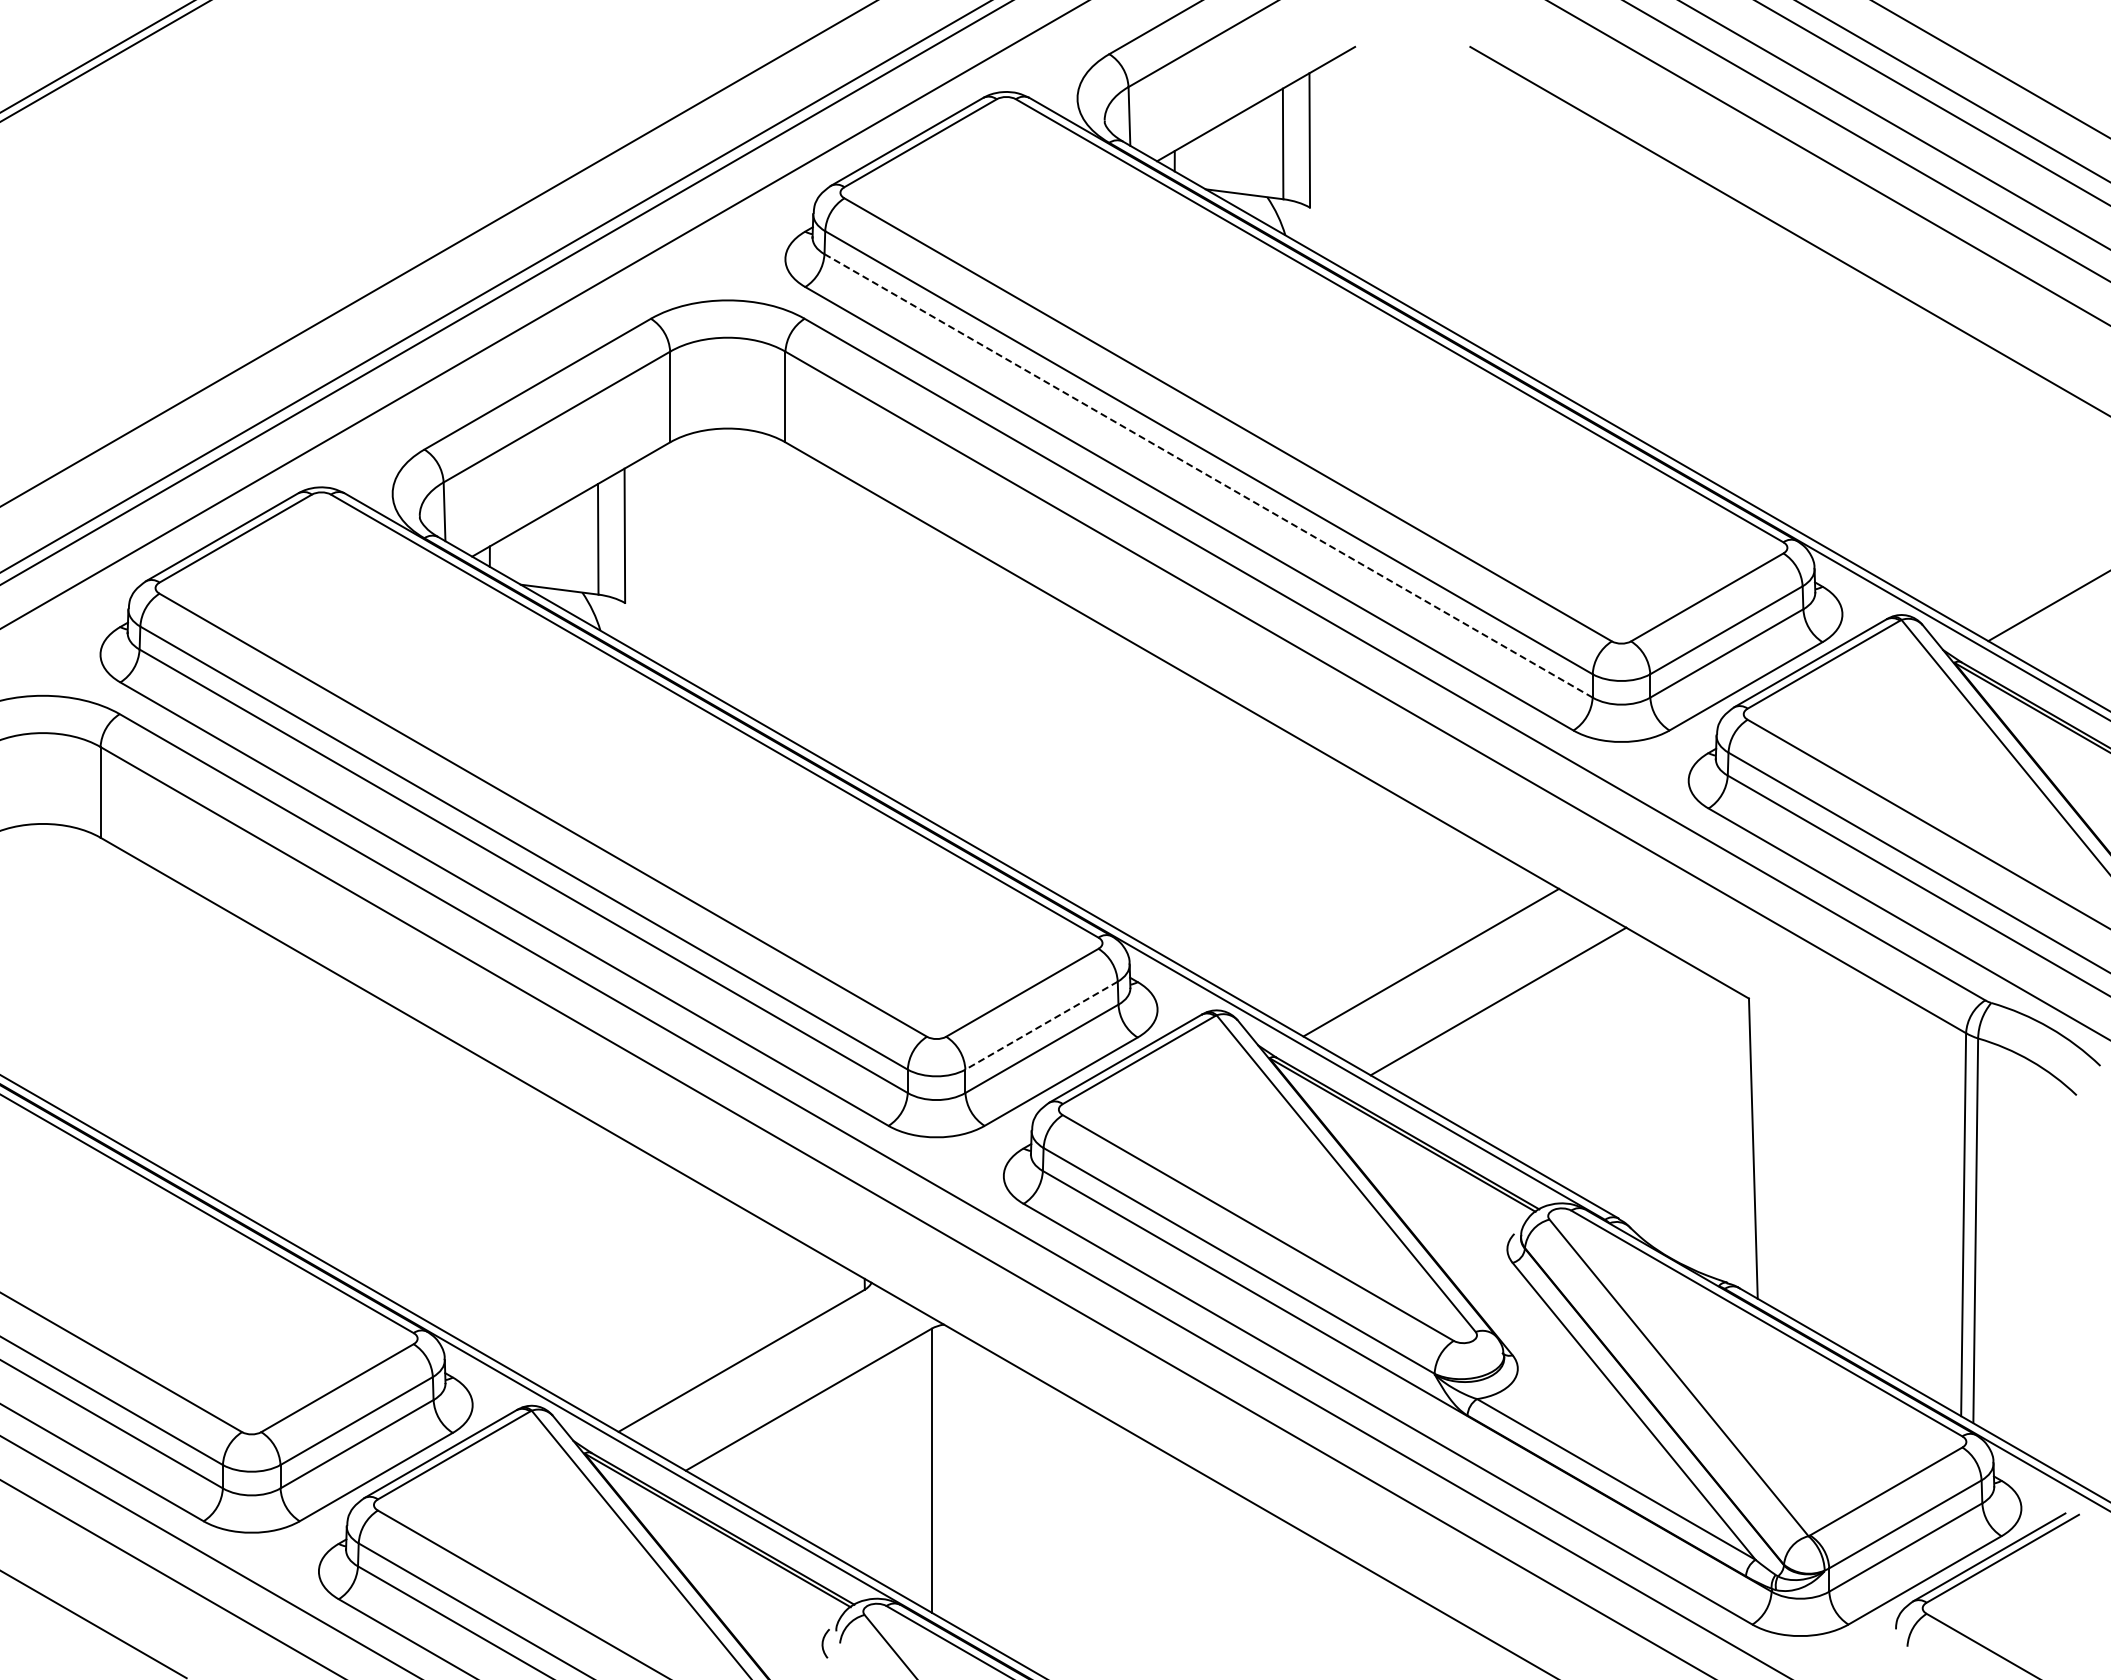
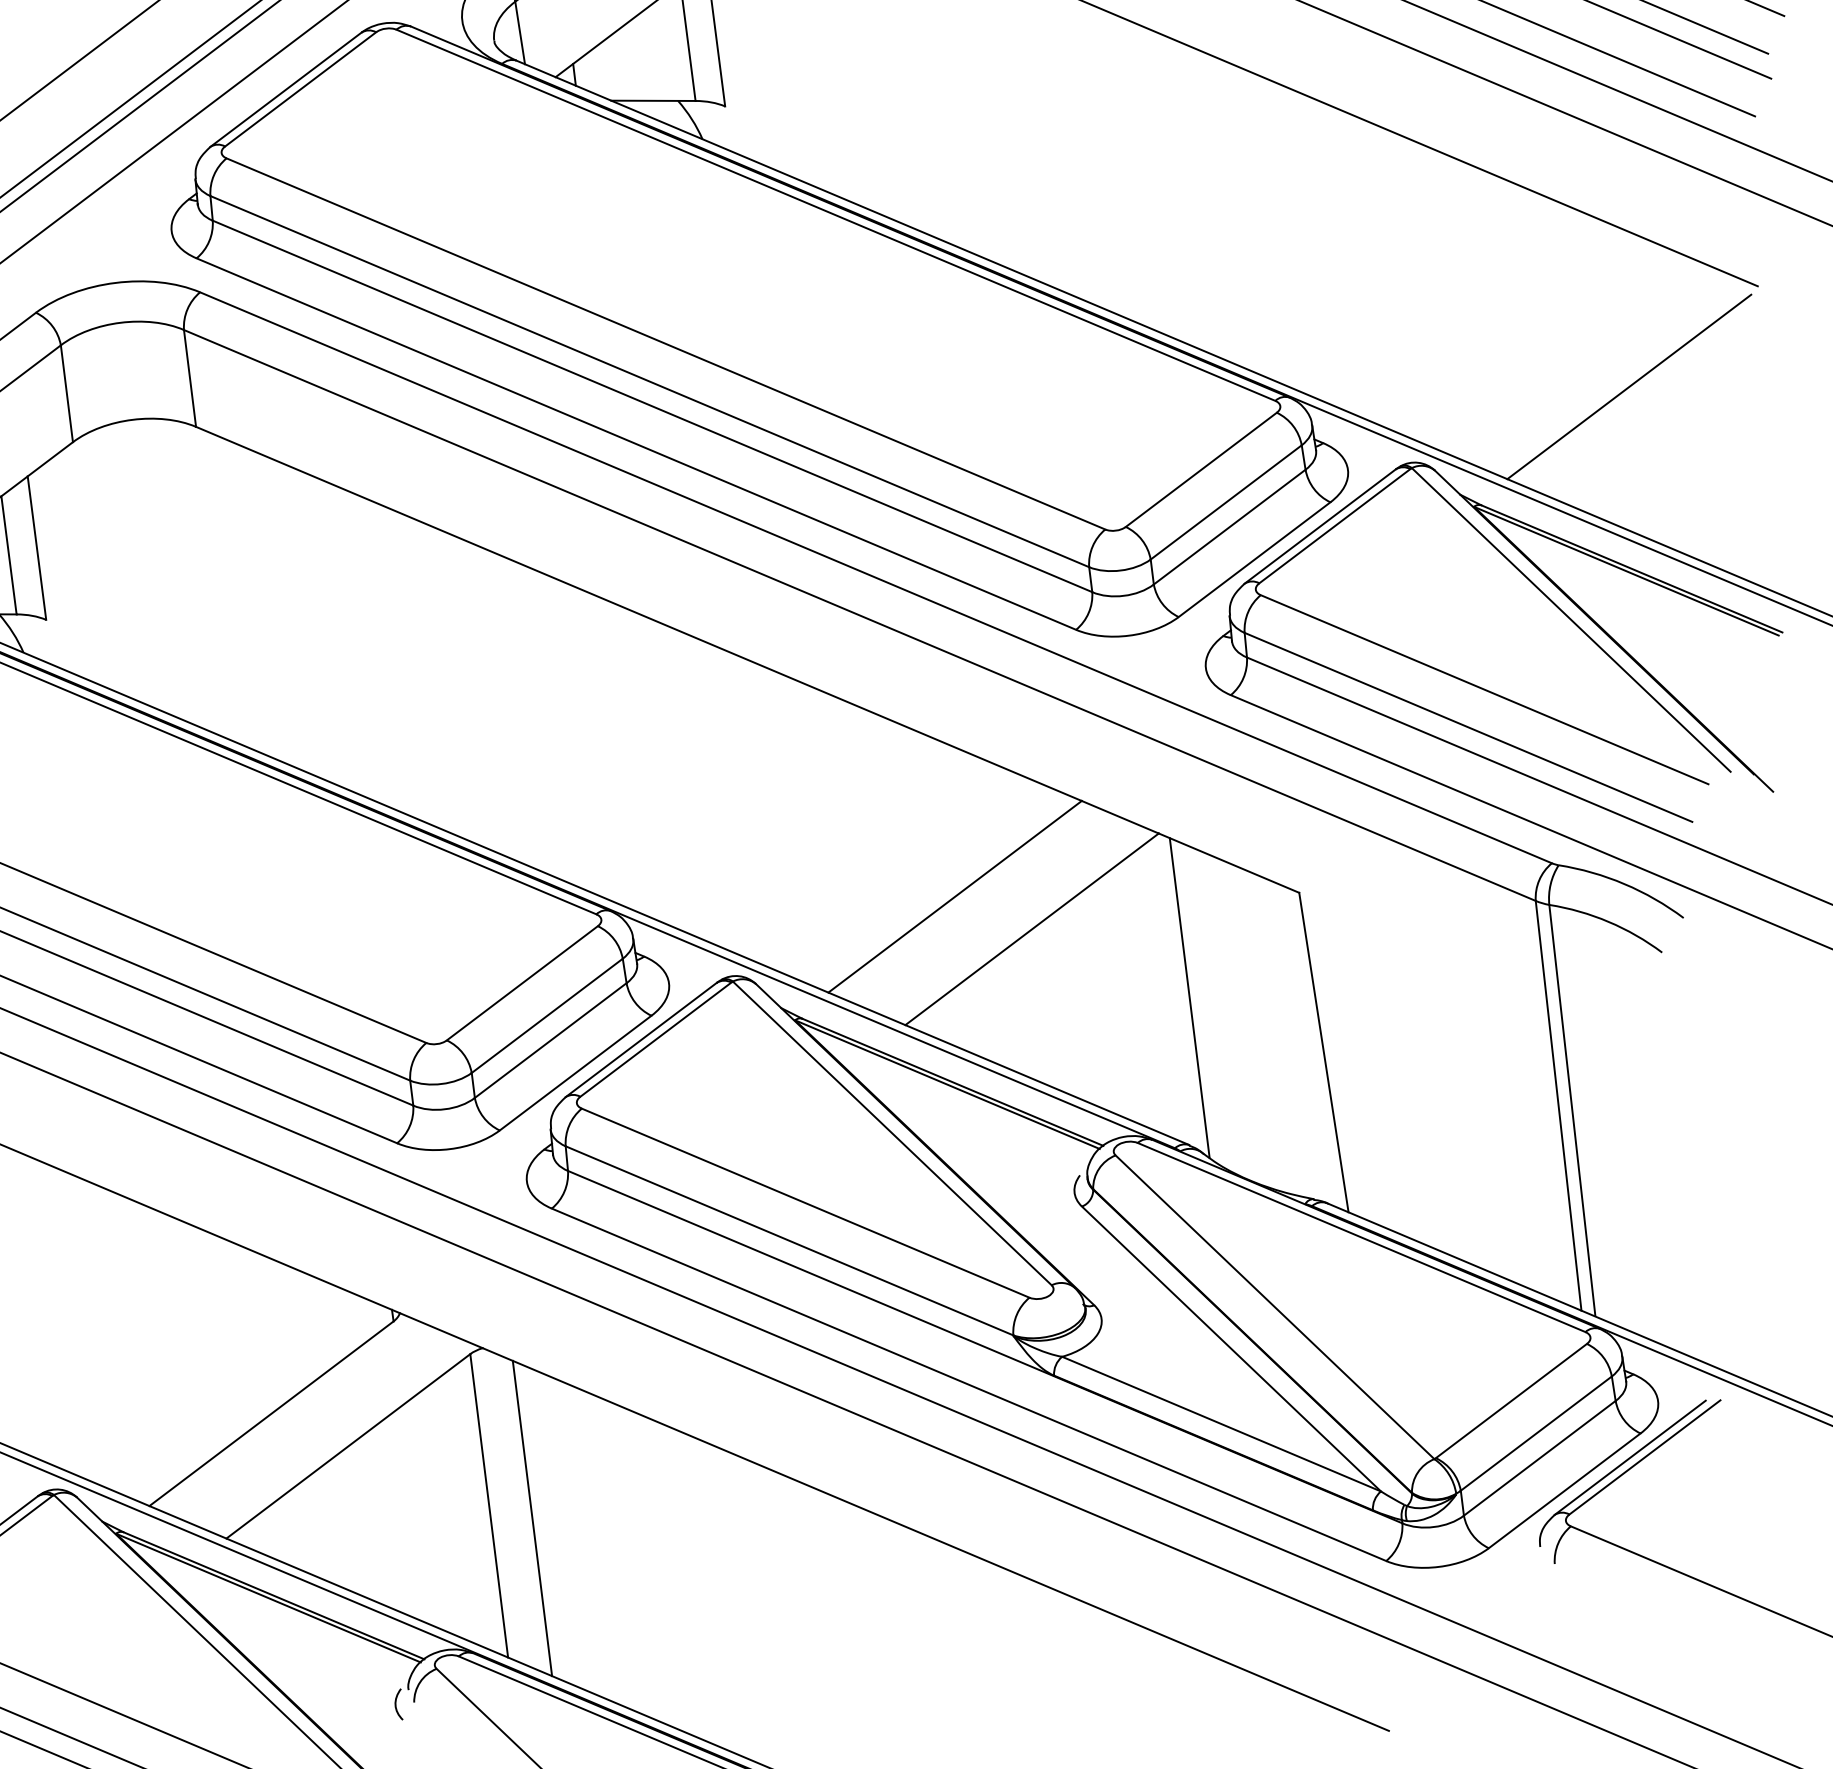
line: (1209, 476) -> (653, 406), dashed -> solid
line: (1041, 1025) -> (547, 1015), dashed -> solid
line: (1635, 1082) -> (1189, 997), added
line: (970, 1486) -> (532, 1517), added

